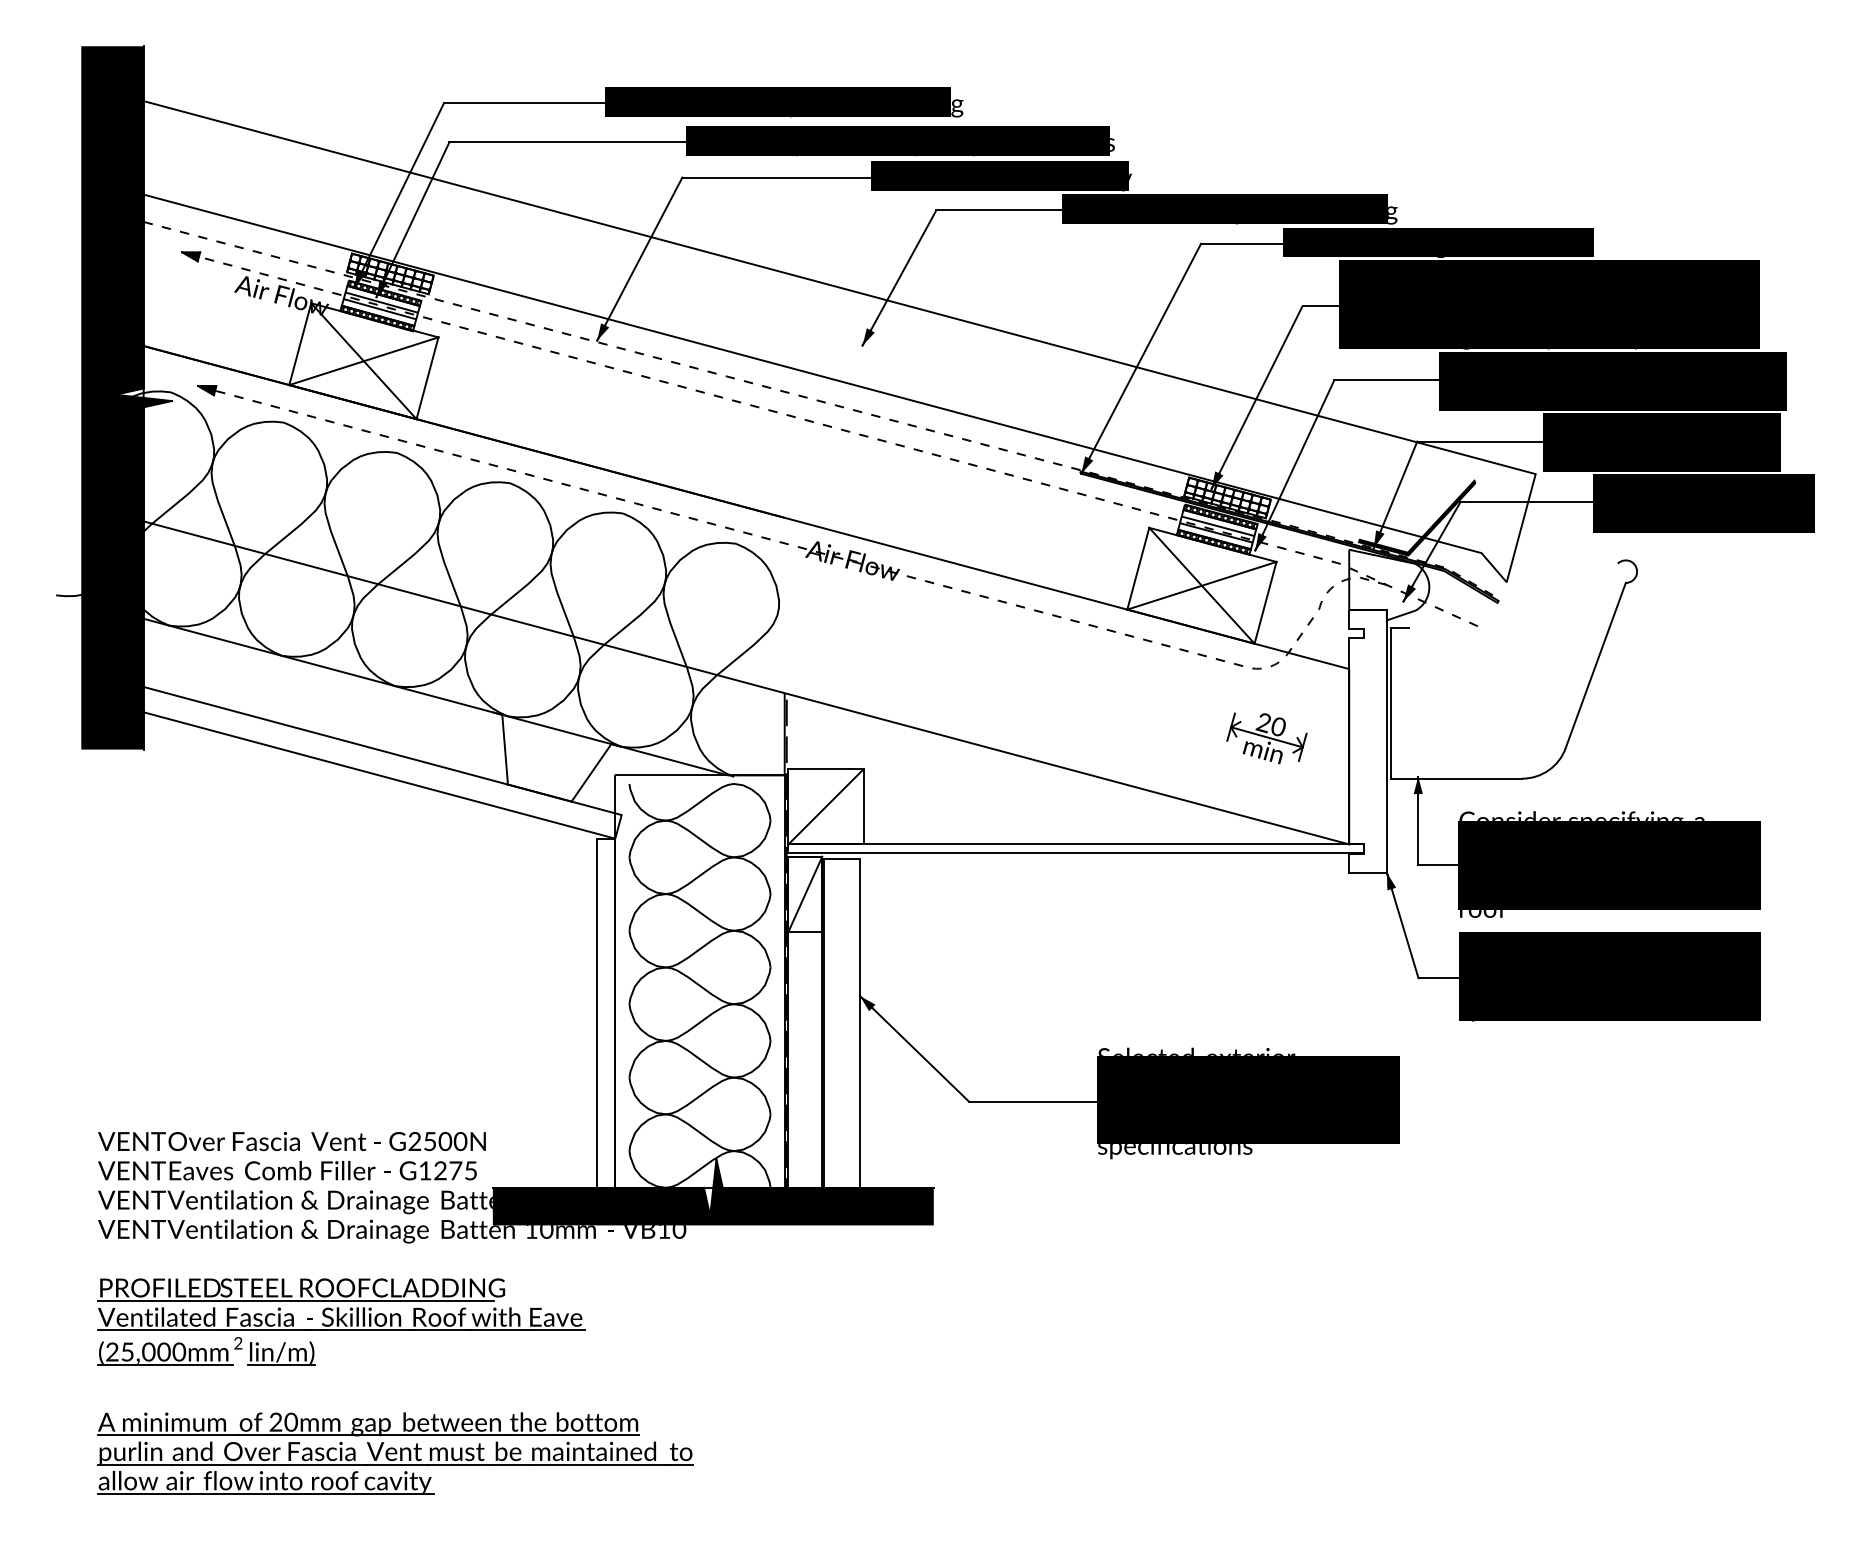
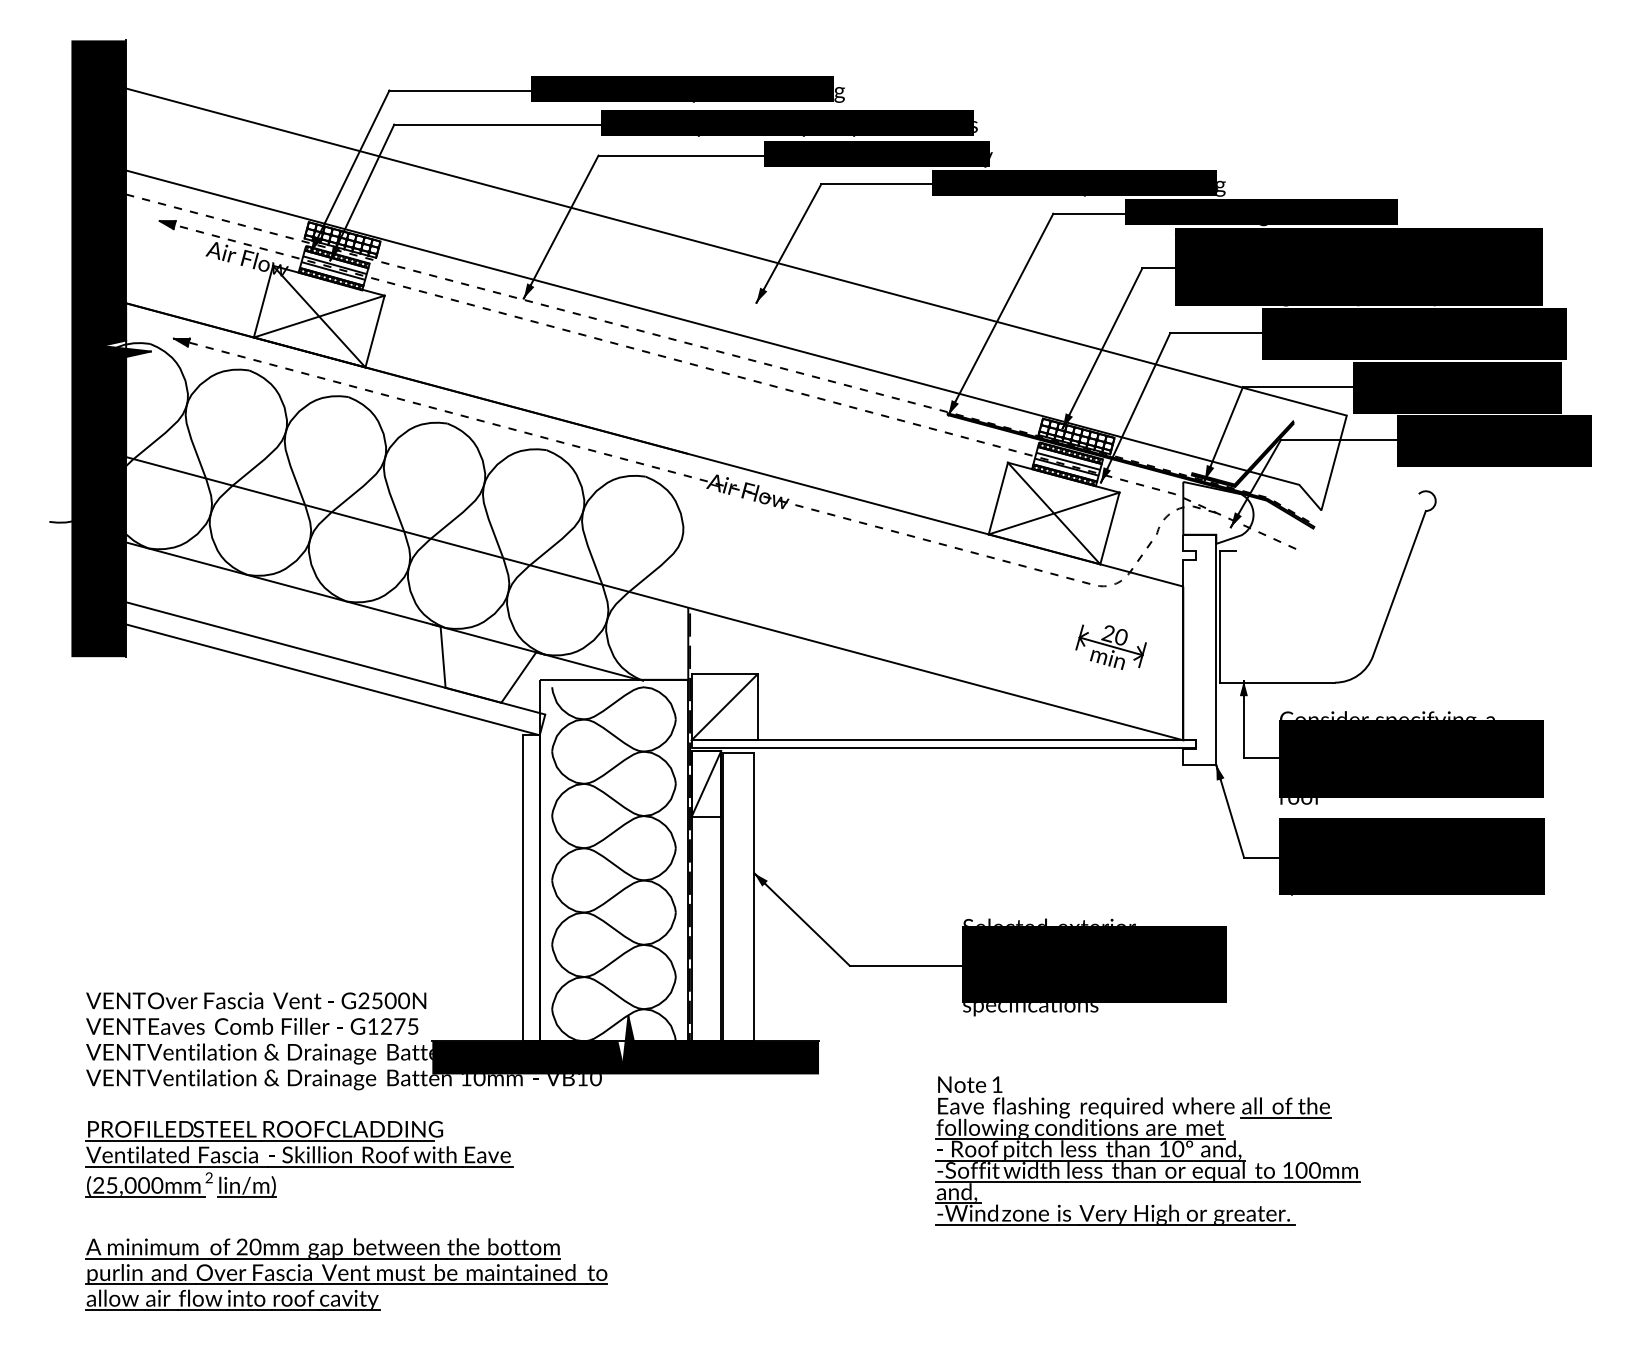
part: (1308, 1312) -> (1147, 1150), added

